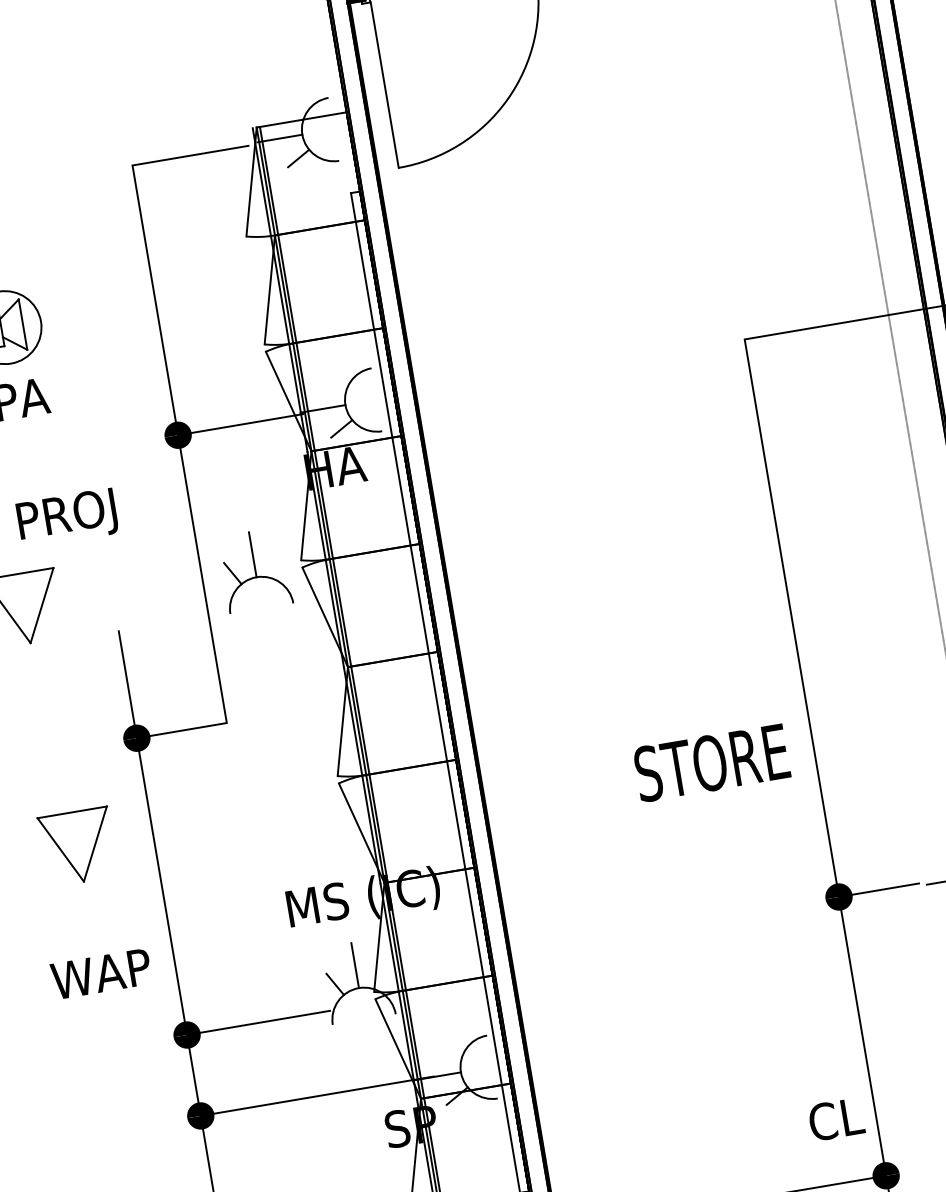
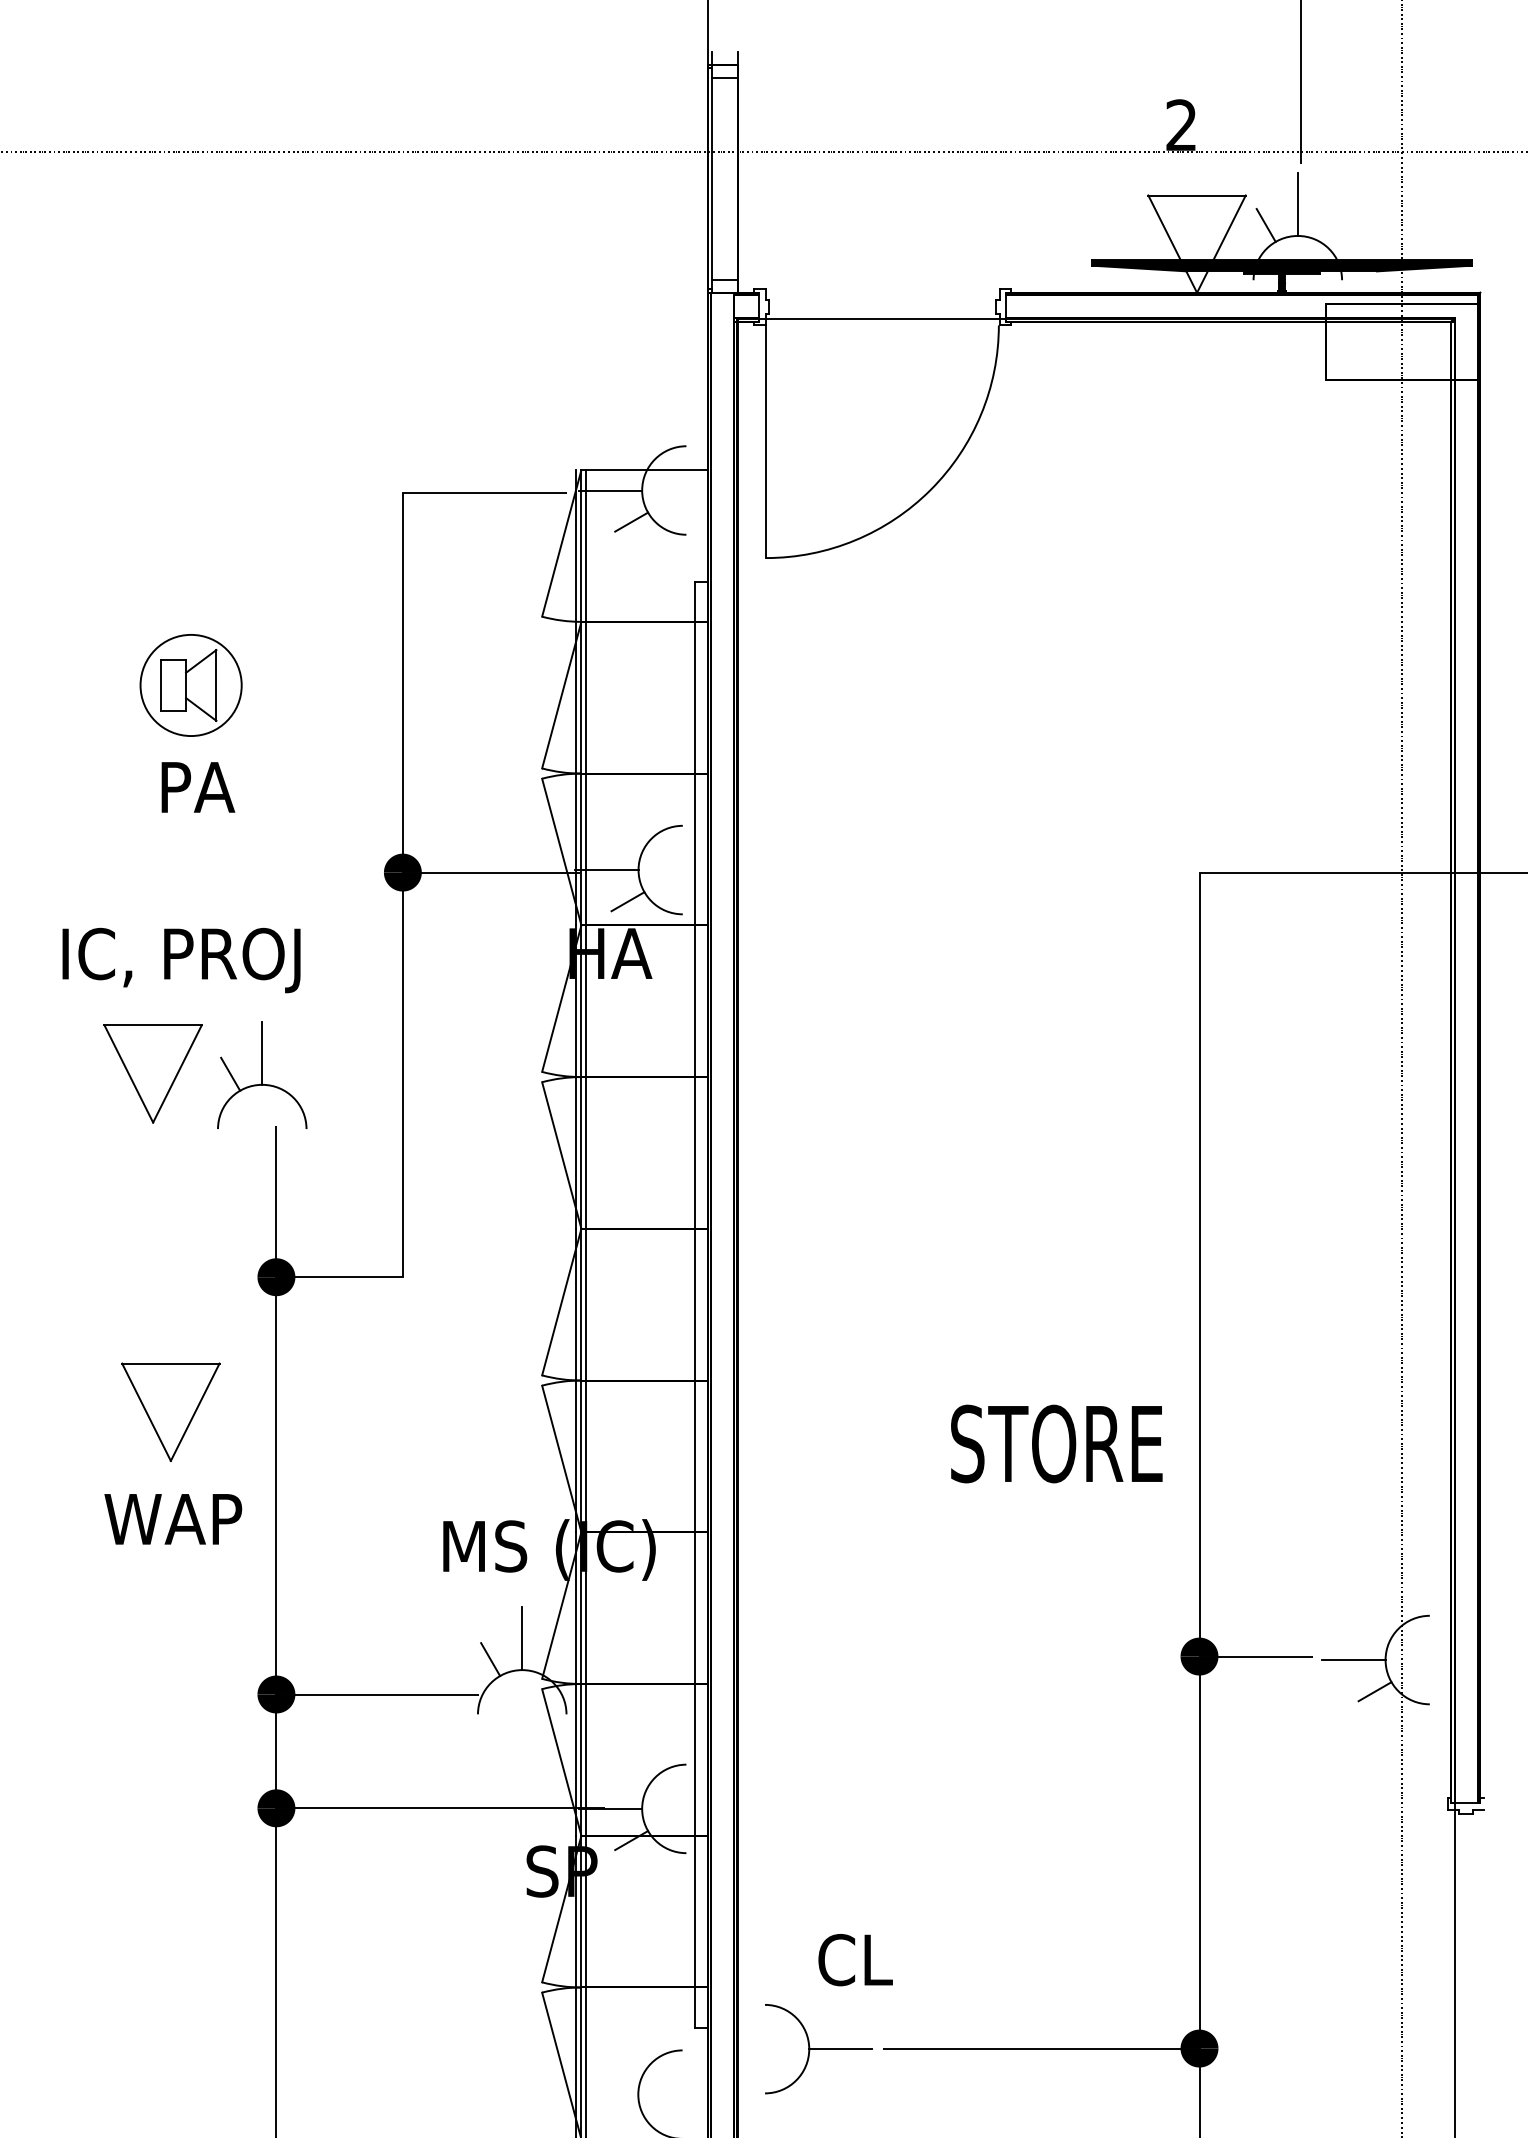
part: (255, 569) -> (262, 1074), moved
text: (101, 974) -> (173, 1519), moved
text: (836, 1119) -> (855, 1960), moved

